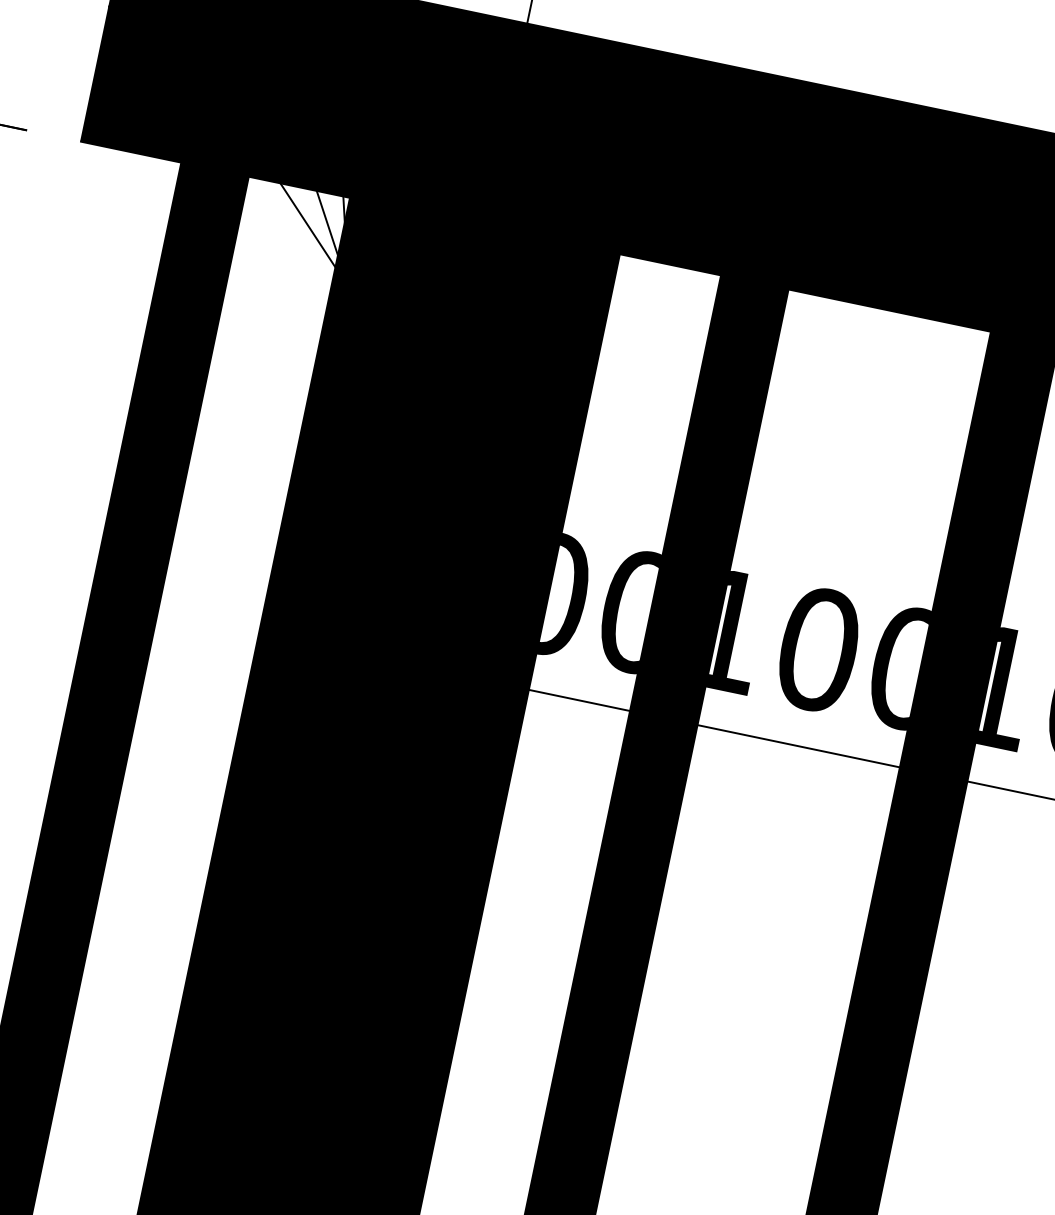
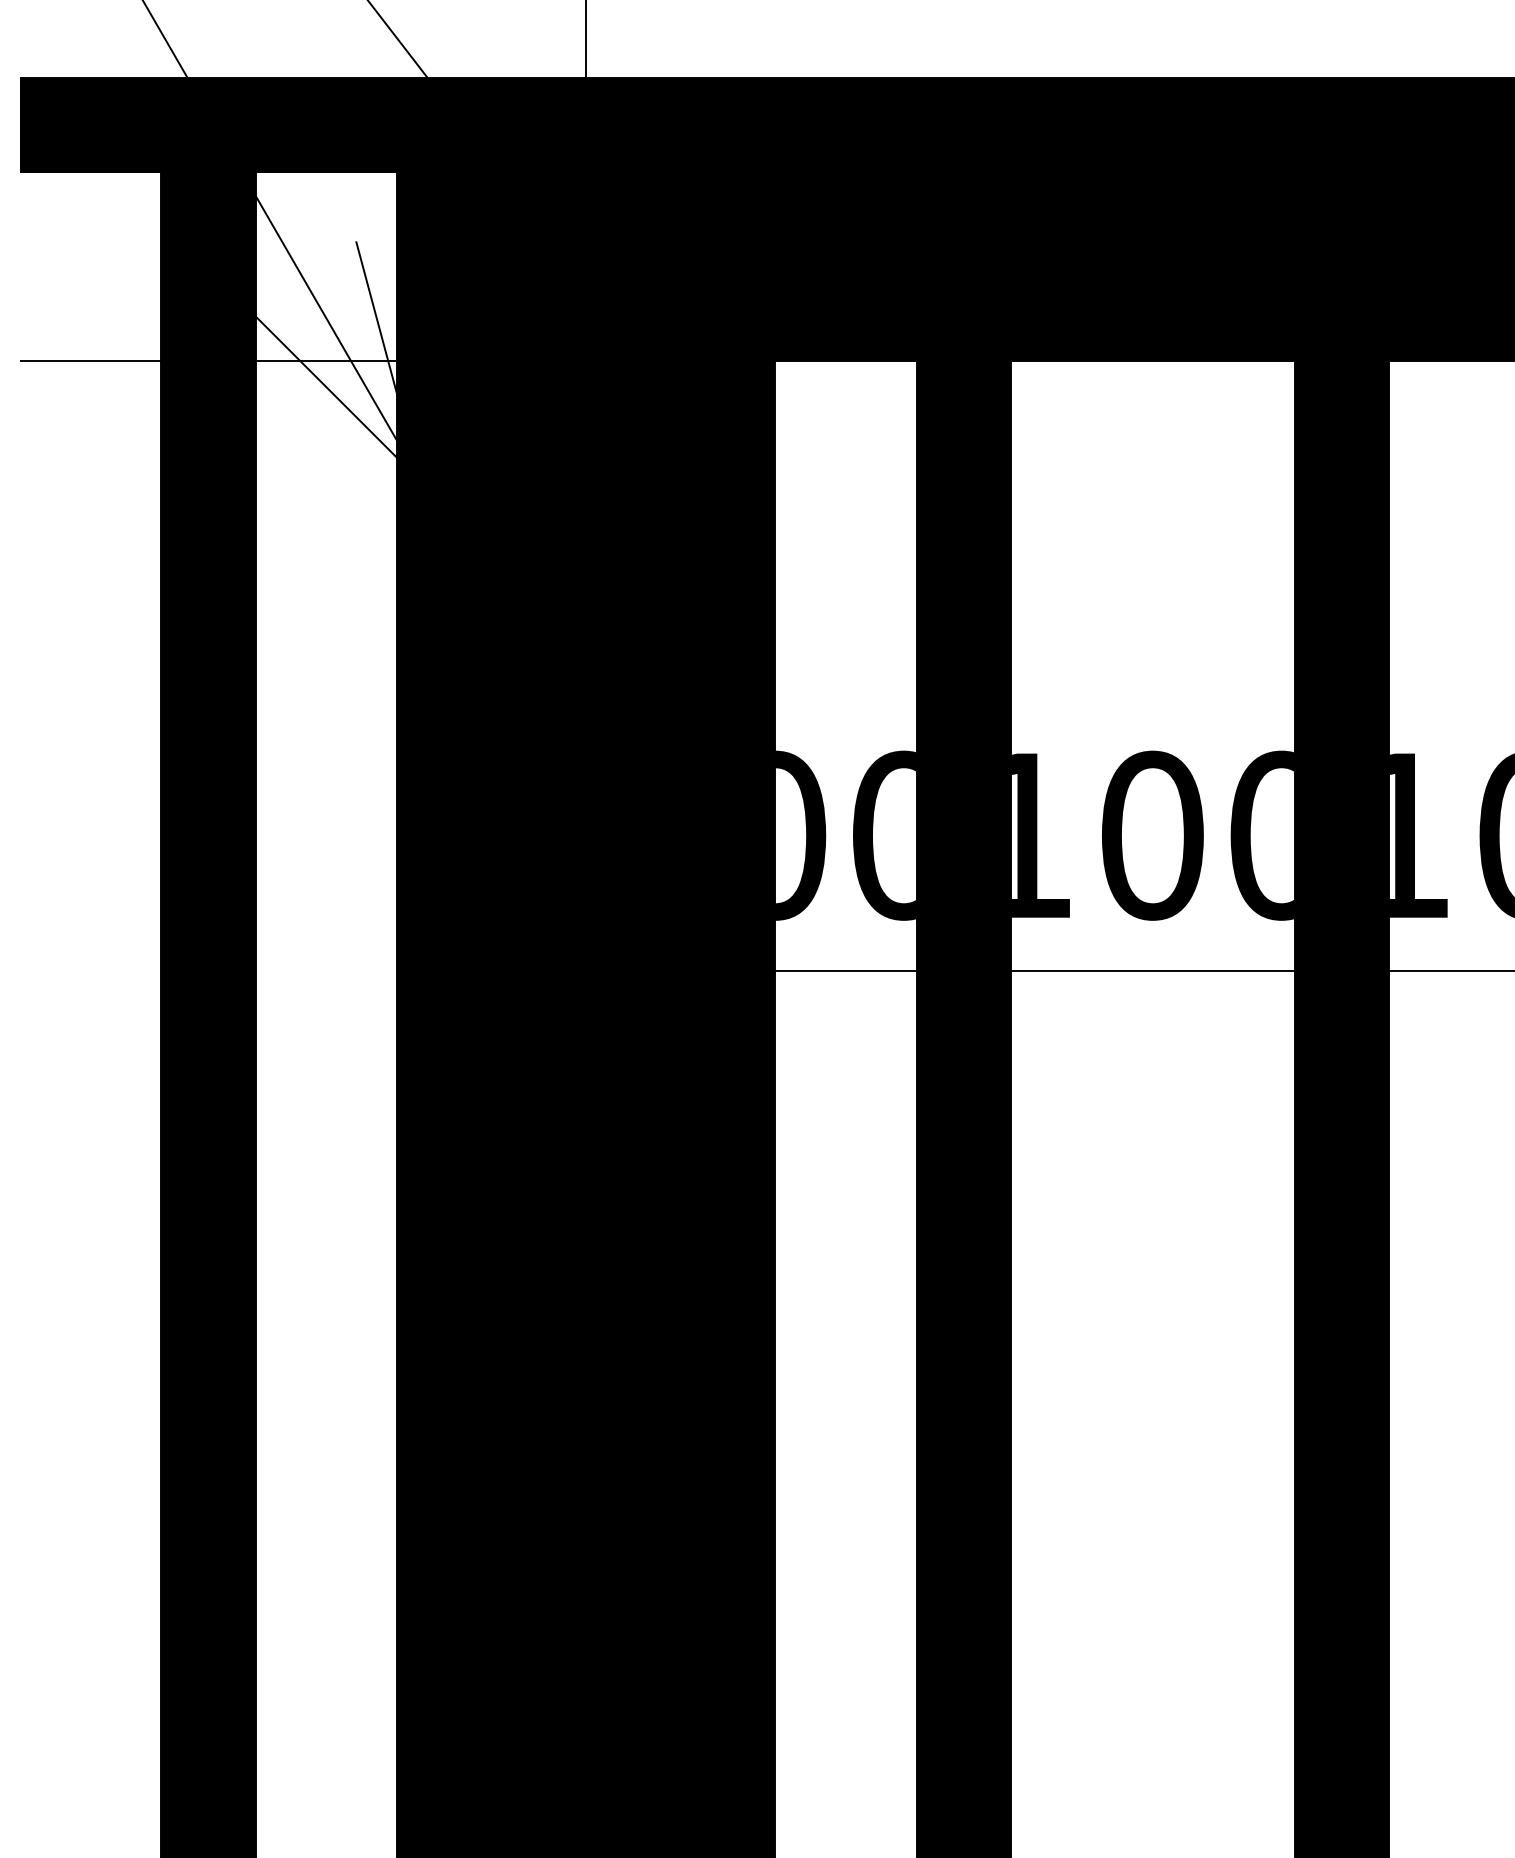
fill: (292, 115) -> (297, 266), removed

